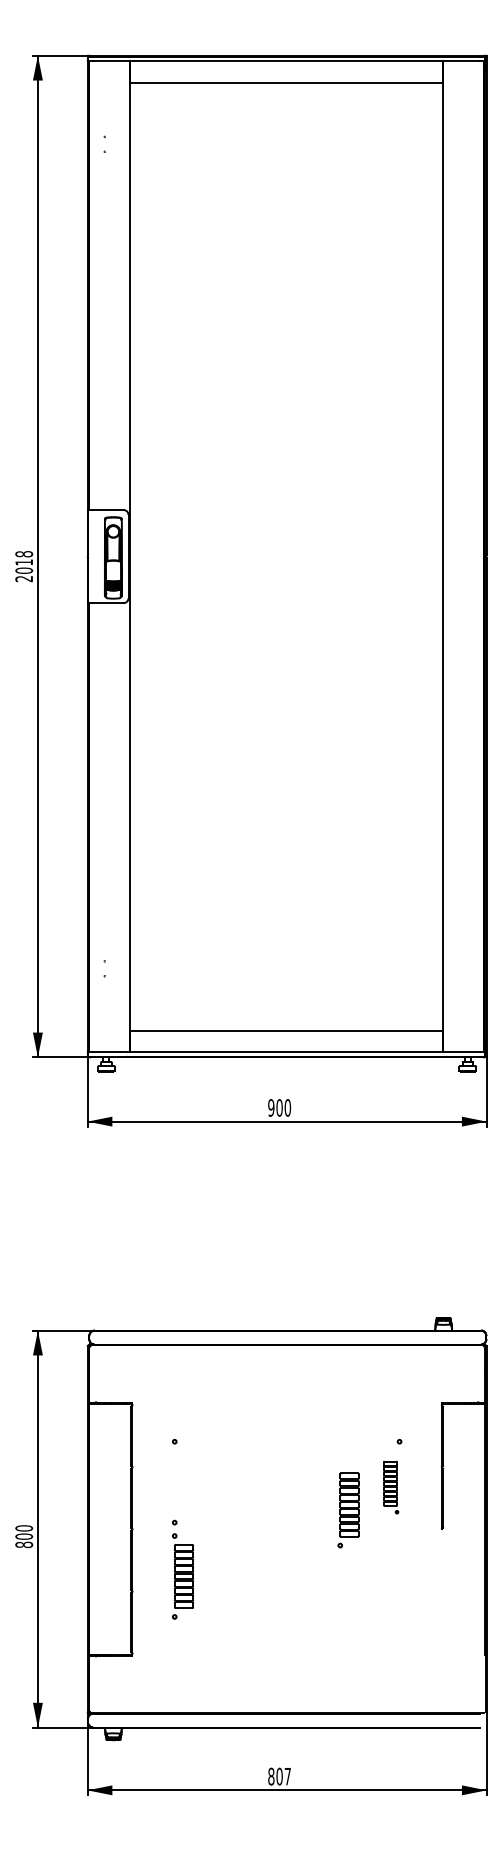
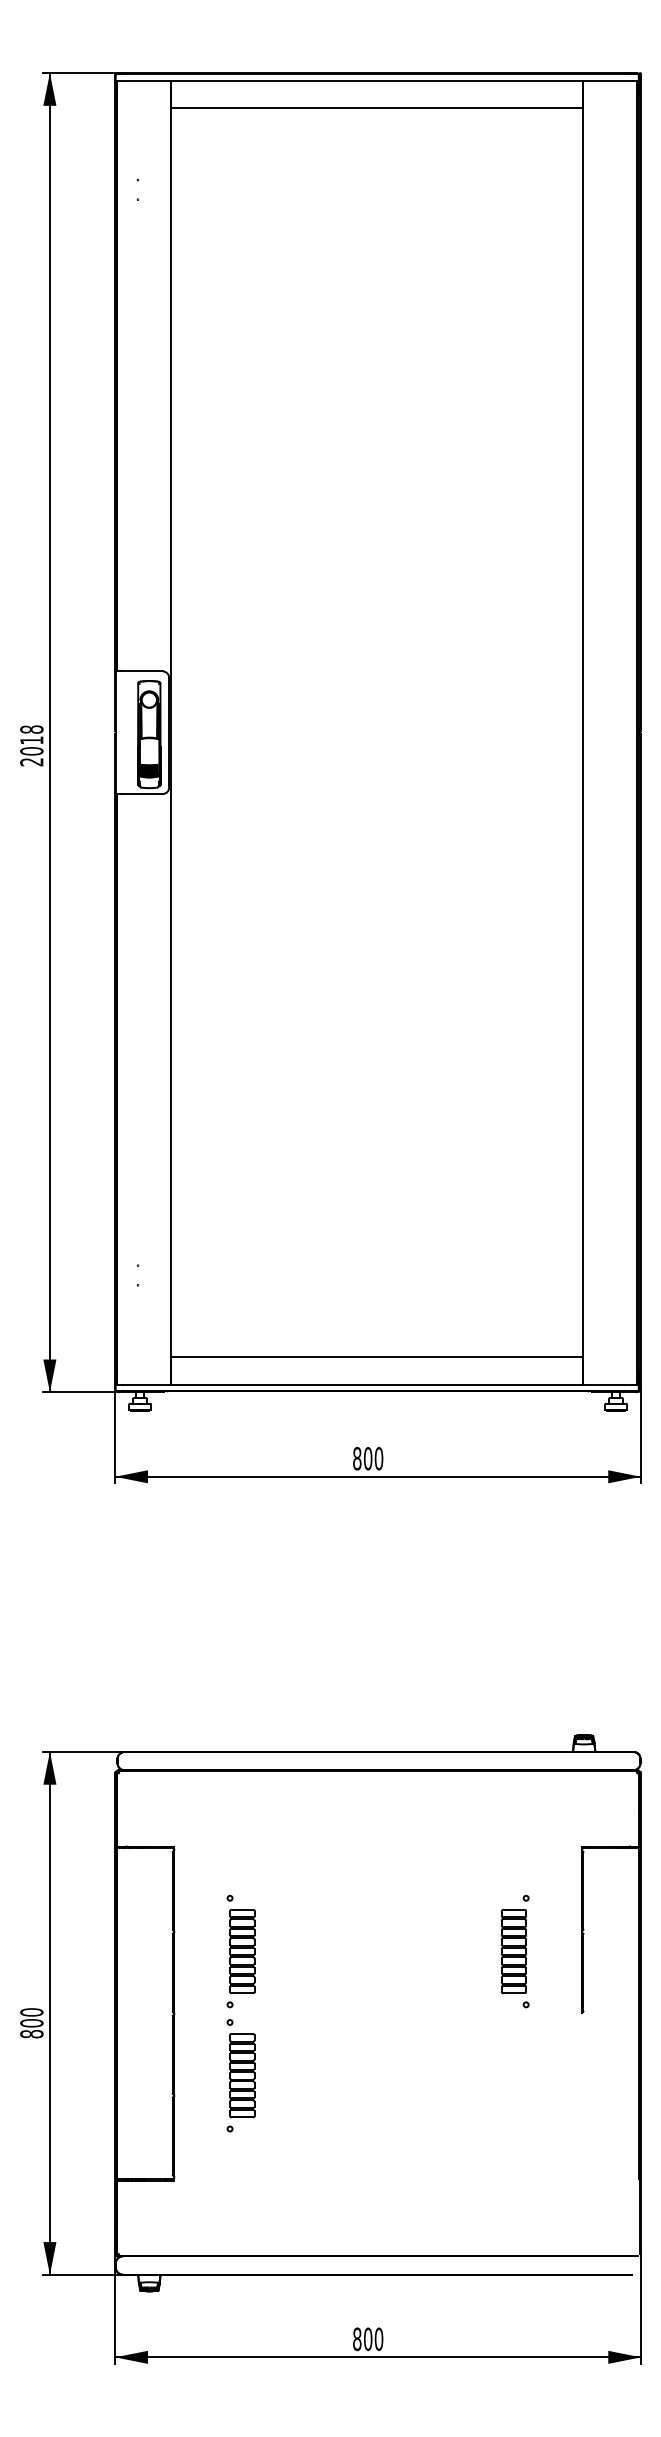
text: (271, 1107) -> (357, 1458), 900 -> 800
part: (184, 1482) -> (242, 1951), added
part: (390, 1487) -> (514, 1958), size x1.43
part: (348, 1510) -> (458, 1988), removed
text: (287, 1776) -> (378, 2339), 807 -> 800

